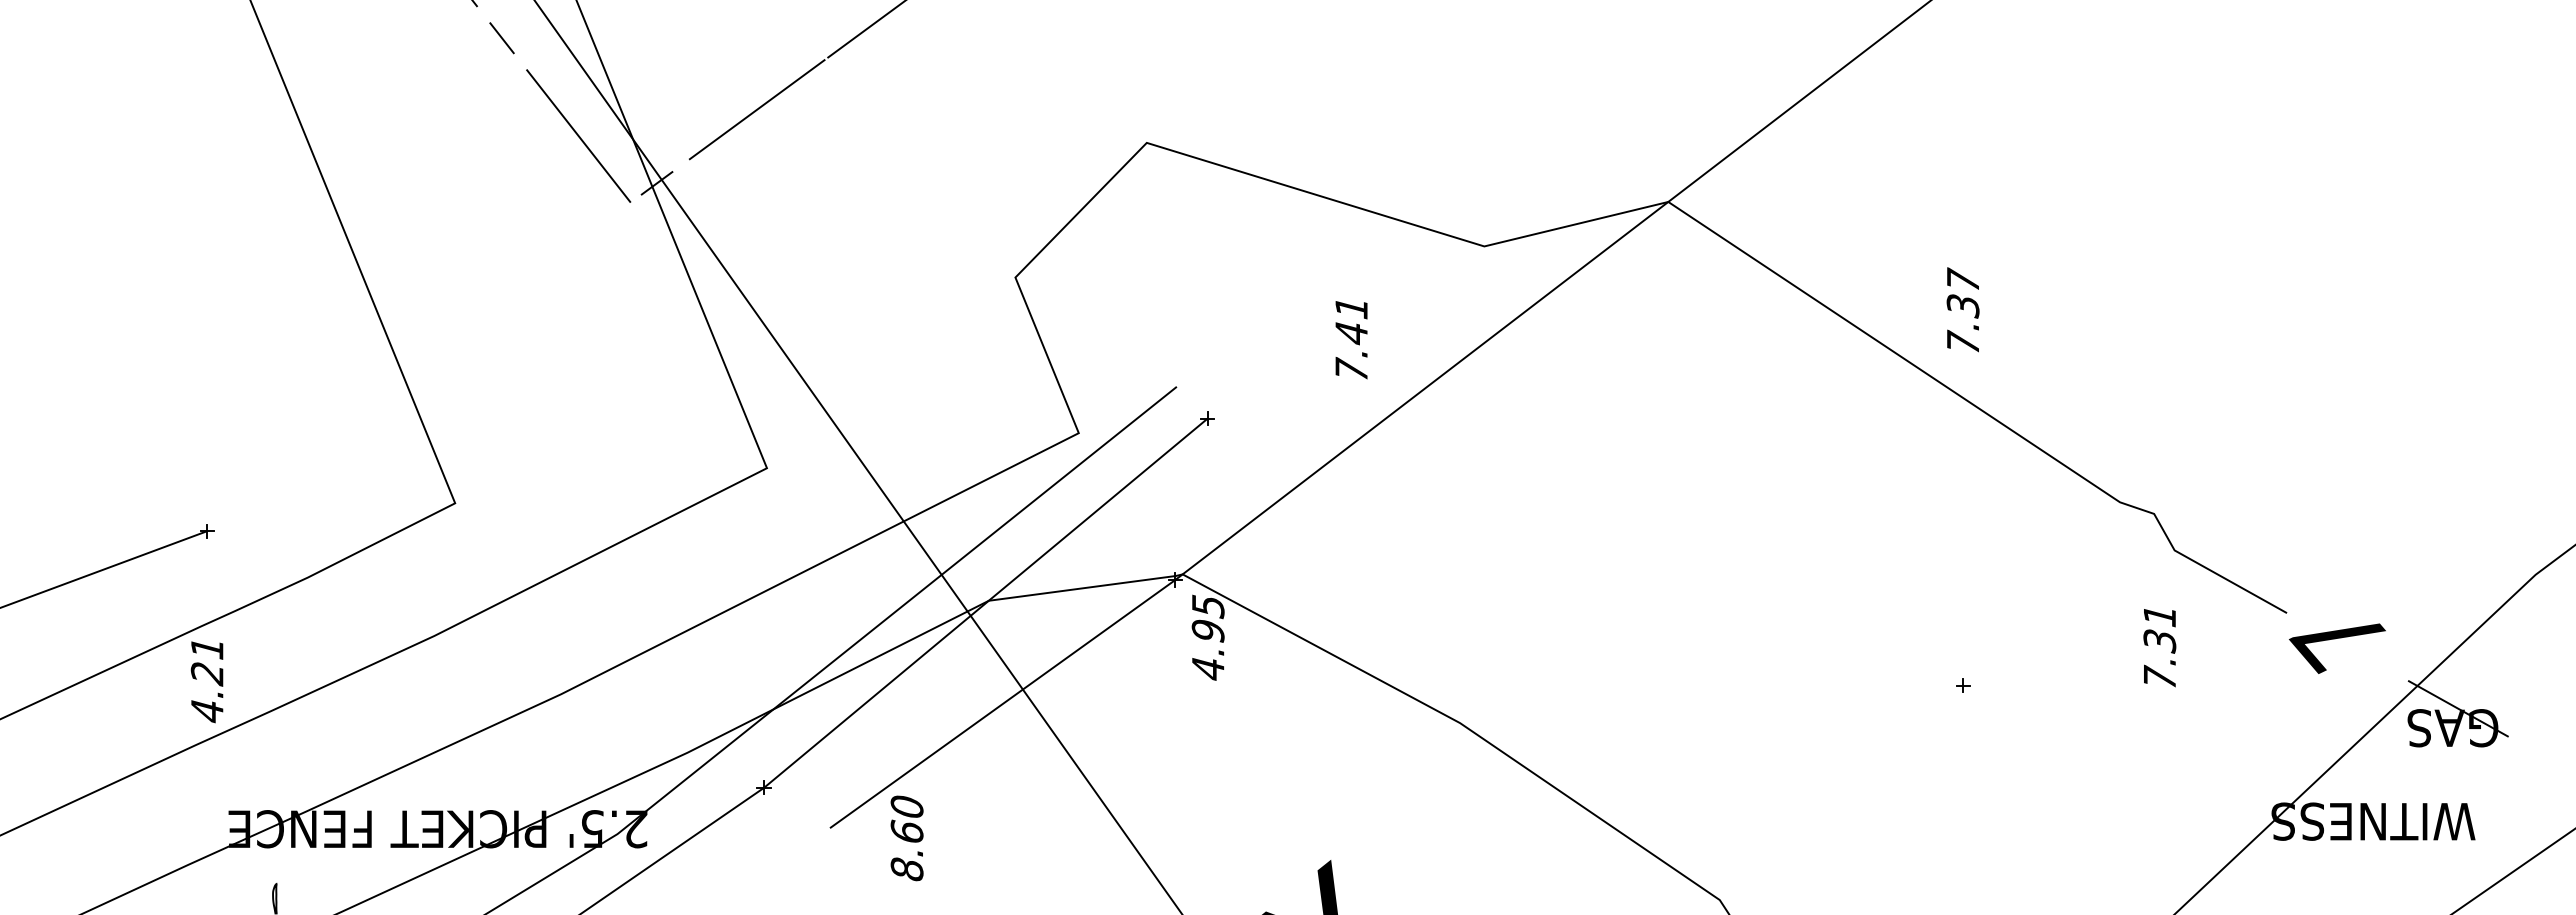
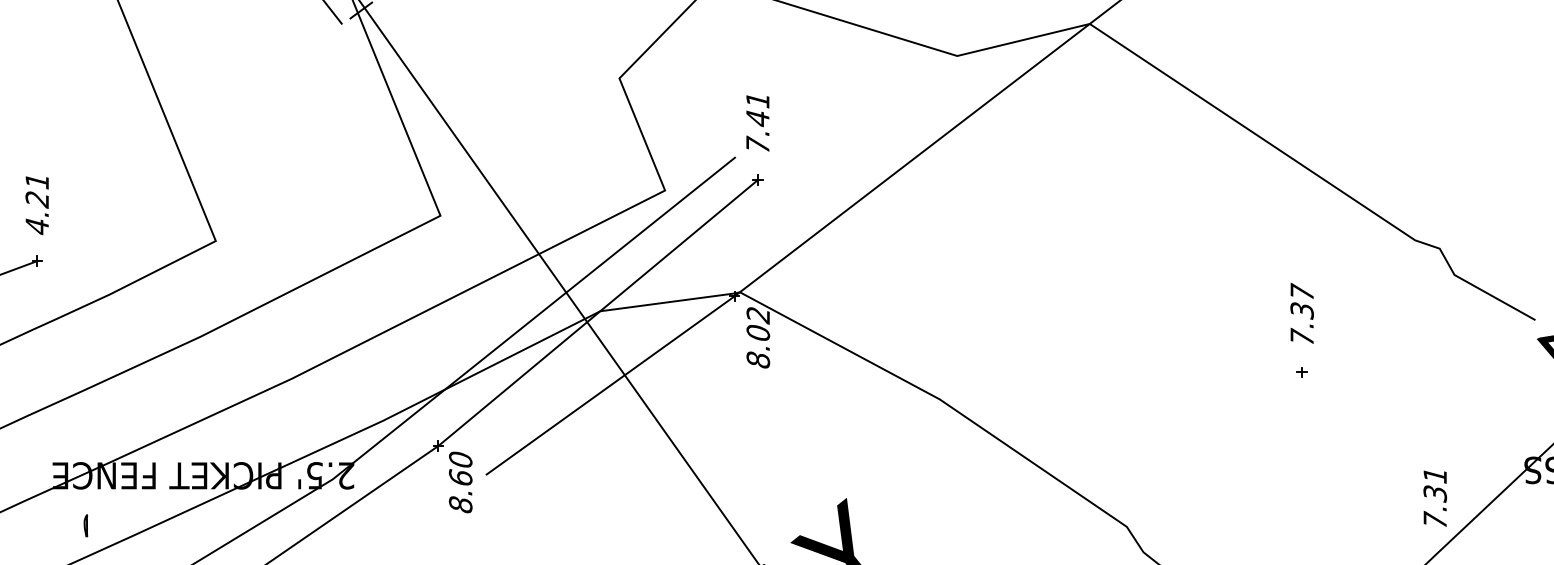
text: (1962, 309) -> (1301, 313), moved
text: (1351, 340) -> (757, 123), moved
text: (1207, 637) -> (757, 337), 4.95 -> 8.02
text: (2159, 648) -> (1434, 499), moved
text: (206, 682) -> (36, 205), moved
text: (906, 838) -> (460, 482), moved

